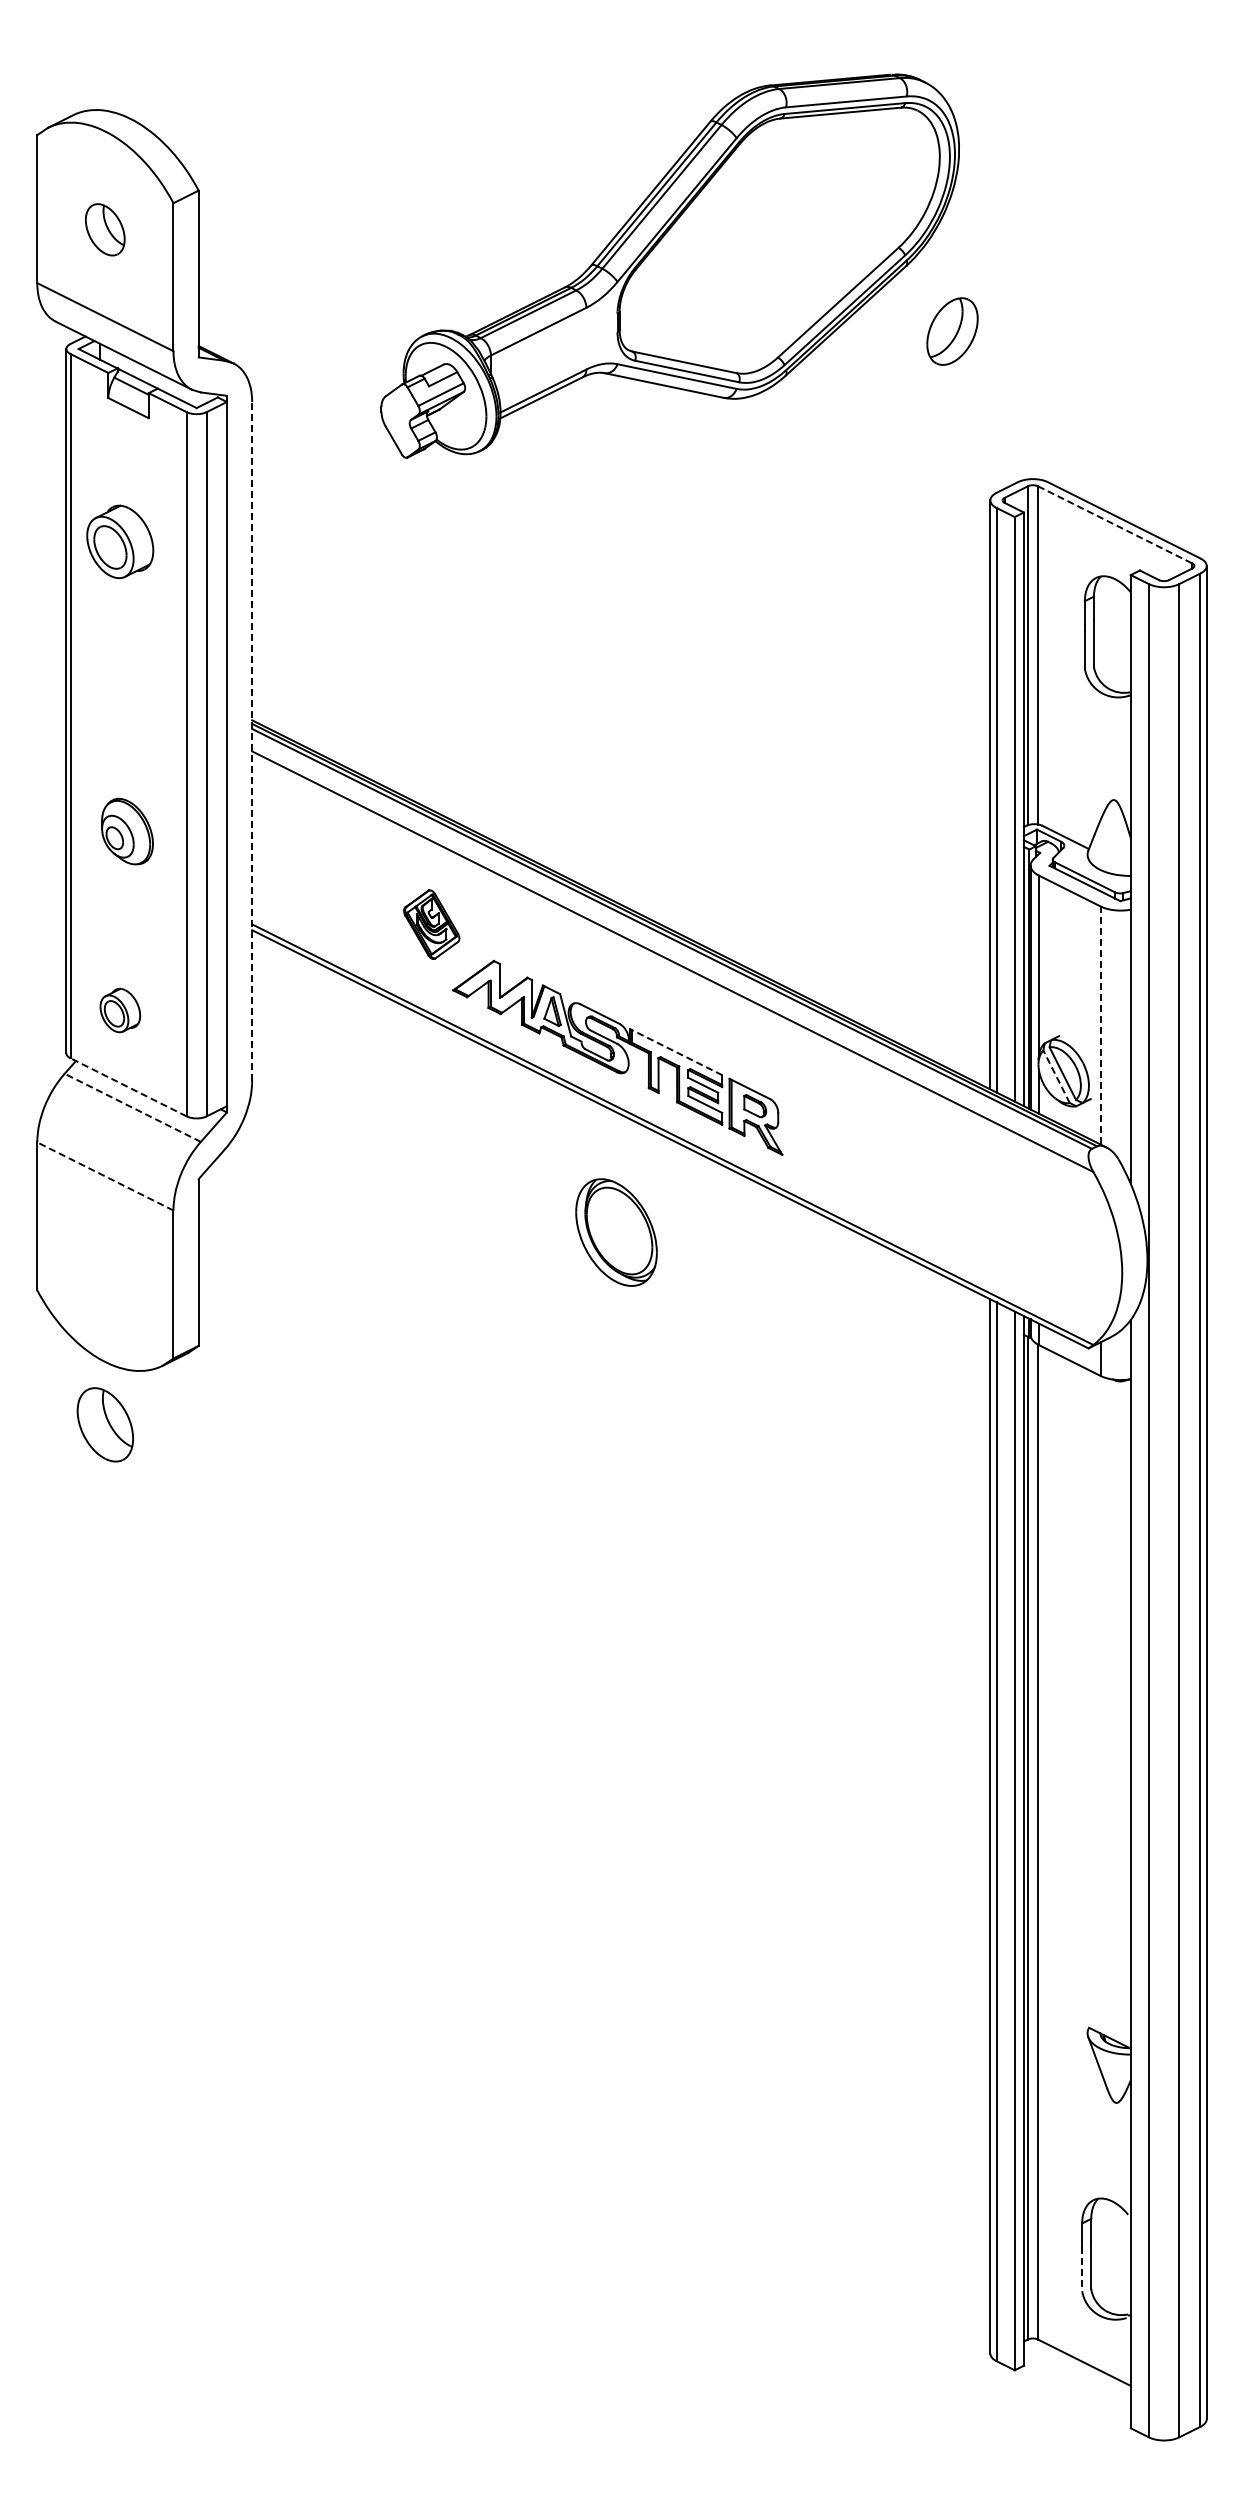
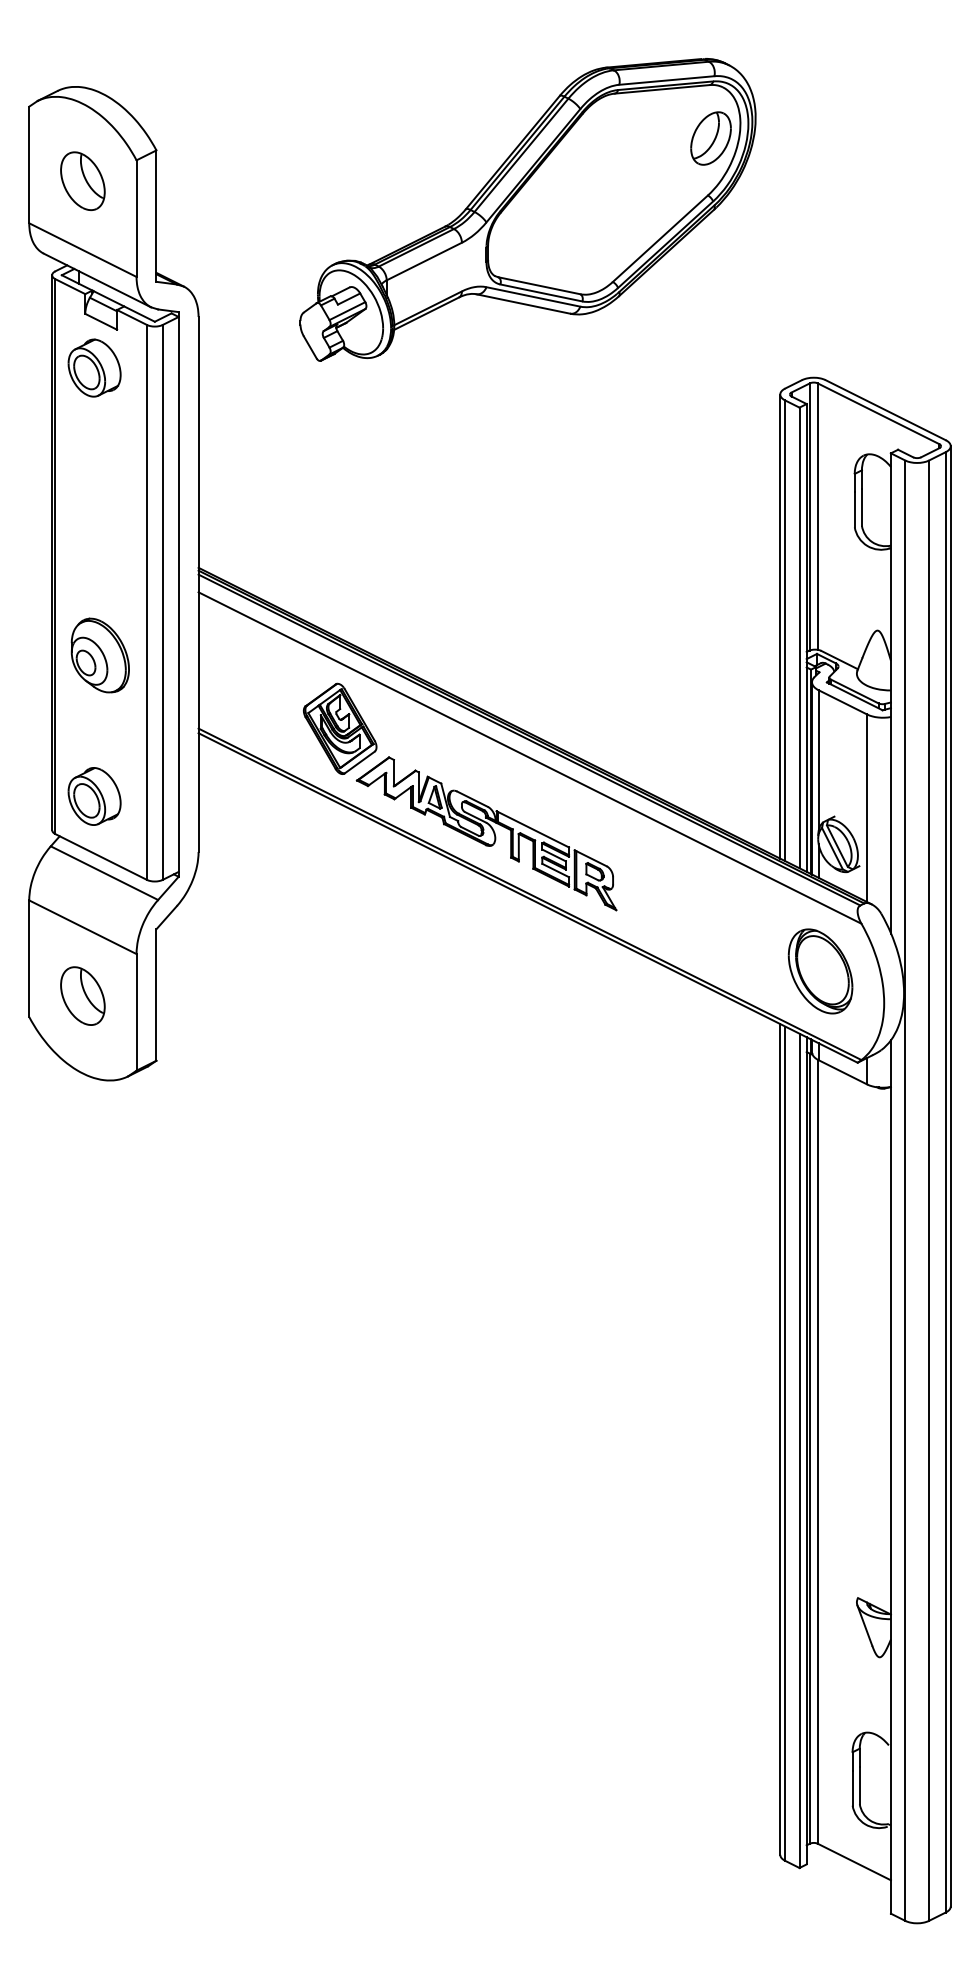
part: (104, 229) -> (82, 181), size x1.43
part: (952, 331) -> (711, 138), moved
line: (1115, 525) -> (878, 414), dashed -> solid
part: (120, 541) -> (94, 367), moved
line: (252, 741) -> (198, 584), dashed -> solid
part: (127, 831) -> (100, 655), size x1.43
part: (431, 924) -> (339, 728), size x1.67
part: (120, 1010) -> (94, 796), size x1.67
line: (1100, 1025) -> (867, 808), dashed -> solid
line: (675, 1051) -> (532, 828), dashed -> solid
line: (1056, 1076) -> (832, 848), dashed -> solid
line: (128, 1087) -> (101, 857), dashed -> solid
line: (132, 1107) -> (104, 872), dashed -> solid
line: (104, 1176) -> (82, 927), dashed -> solid
part: (616, 1232) -> (820, 971), moved
part: (104, 1424) -> (82, 995), moved
line: (1082, 2269) -> (852, 1788), dashed -> solid

